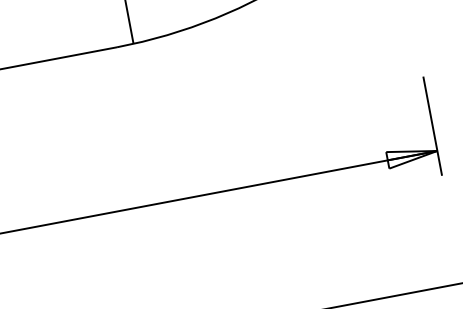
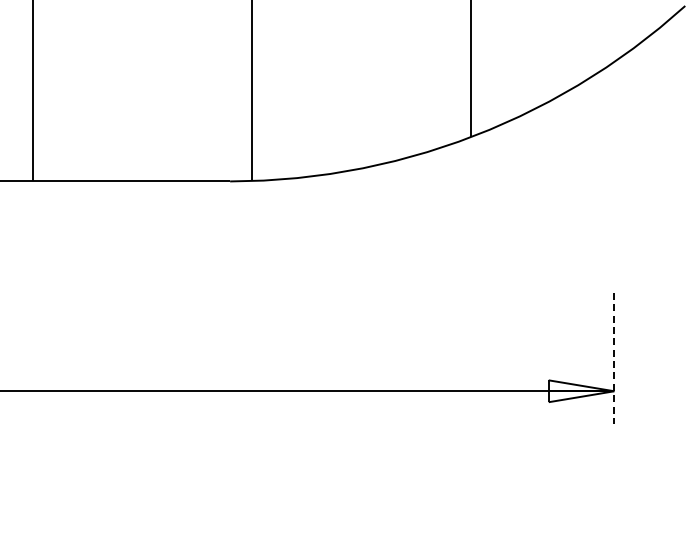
line: (432, 126) -> (614, 358), solid -> dashed

